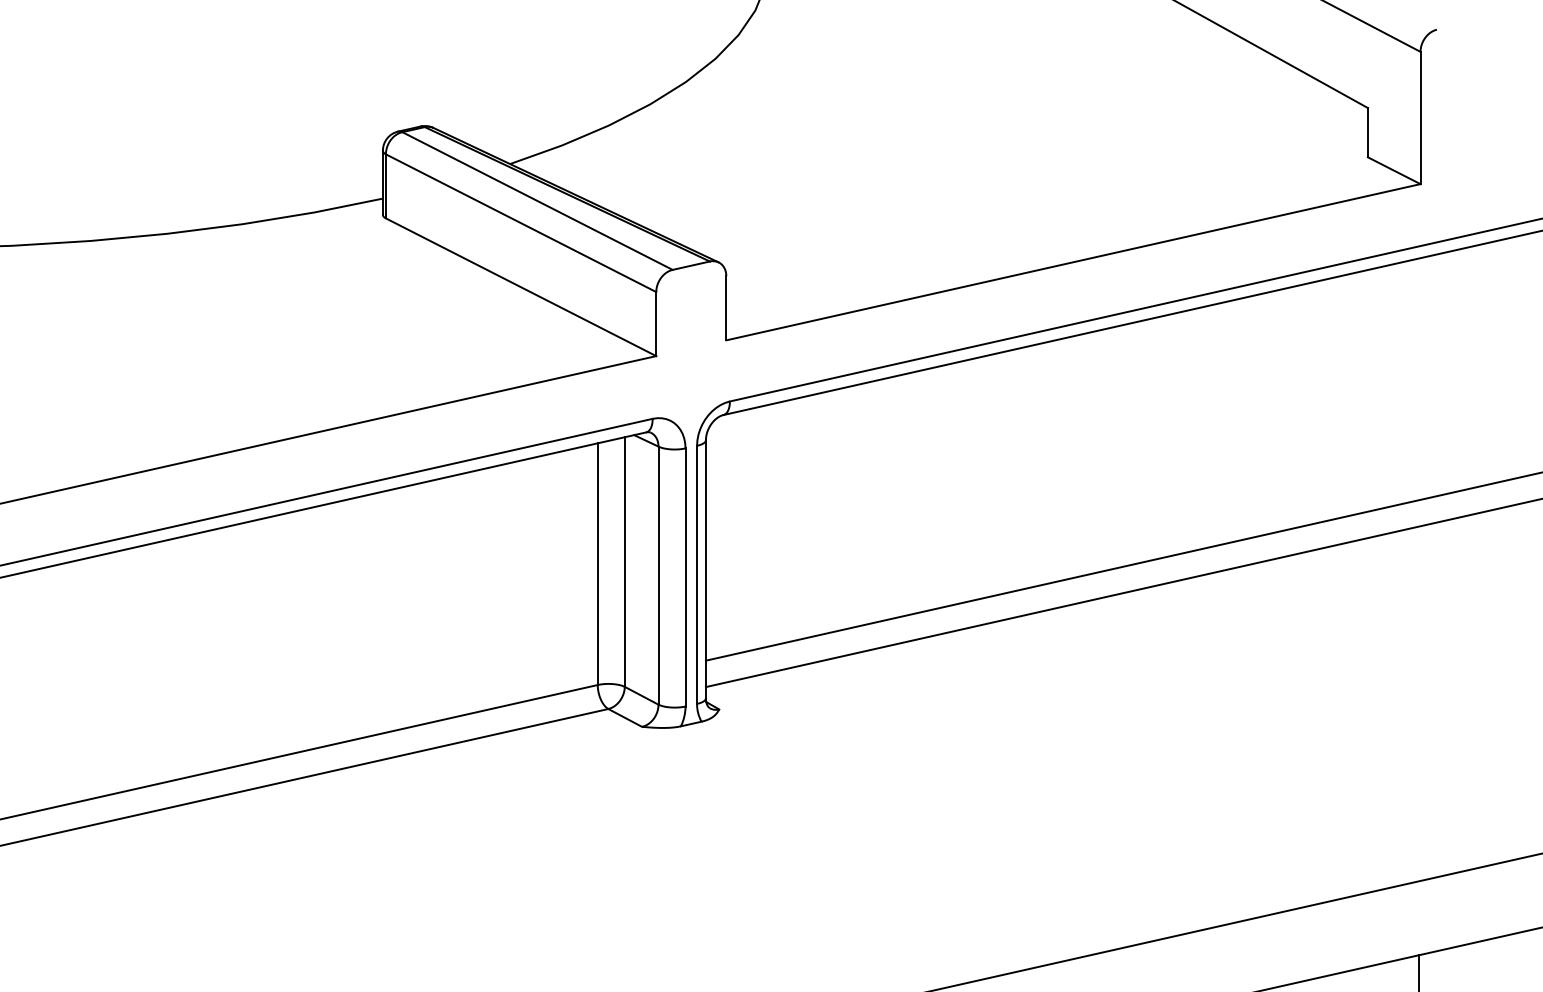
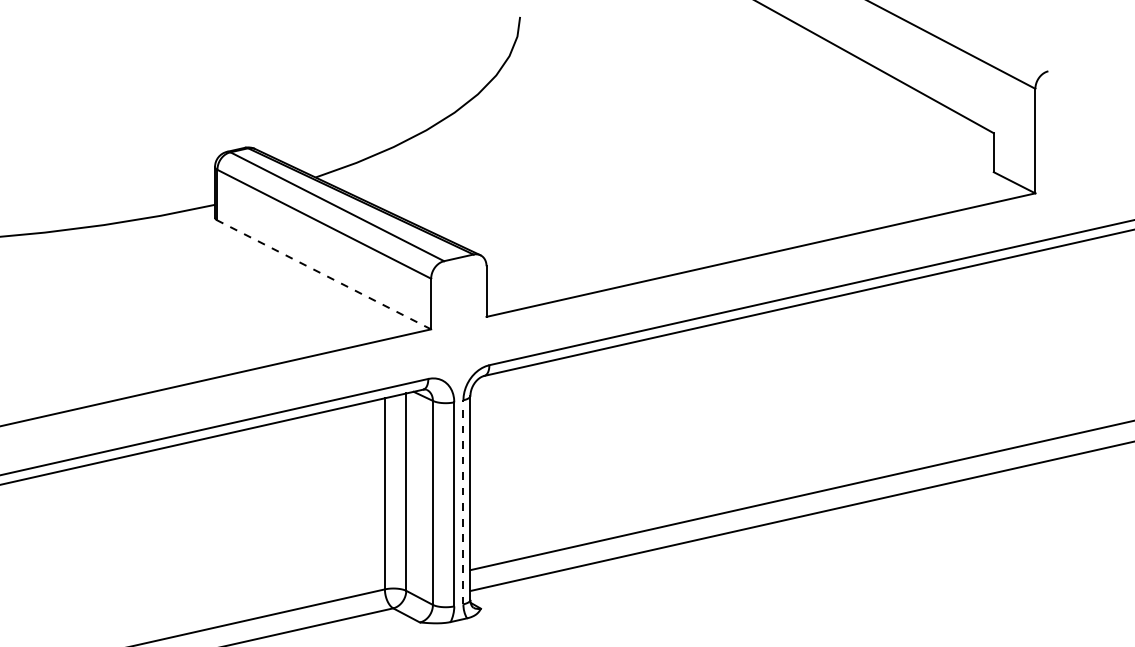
line: (521, 287) -> (324, 275), solid -> dashed
line: (697, 574) -> (463, 502), solid -> dashed

